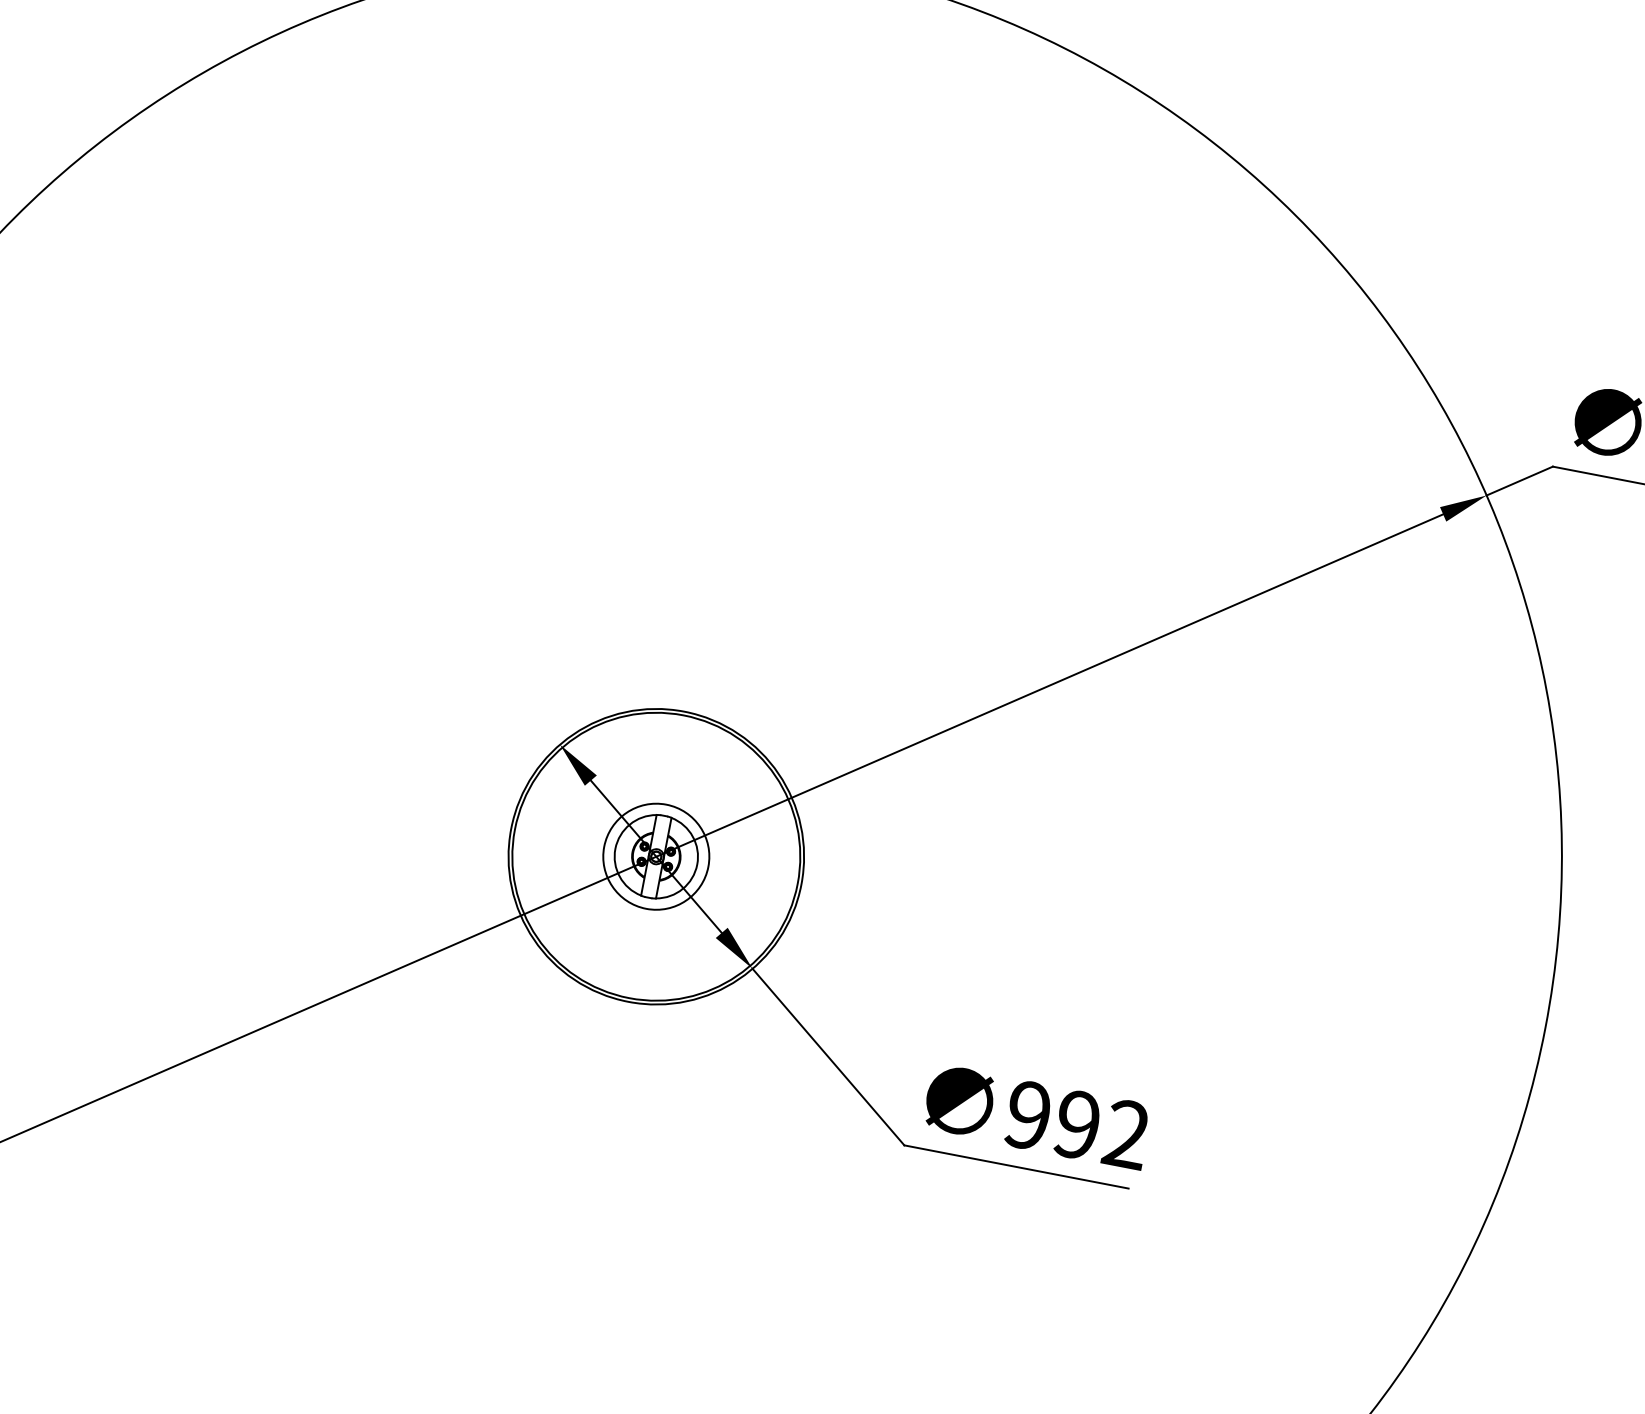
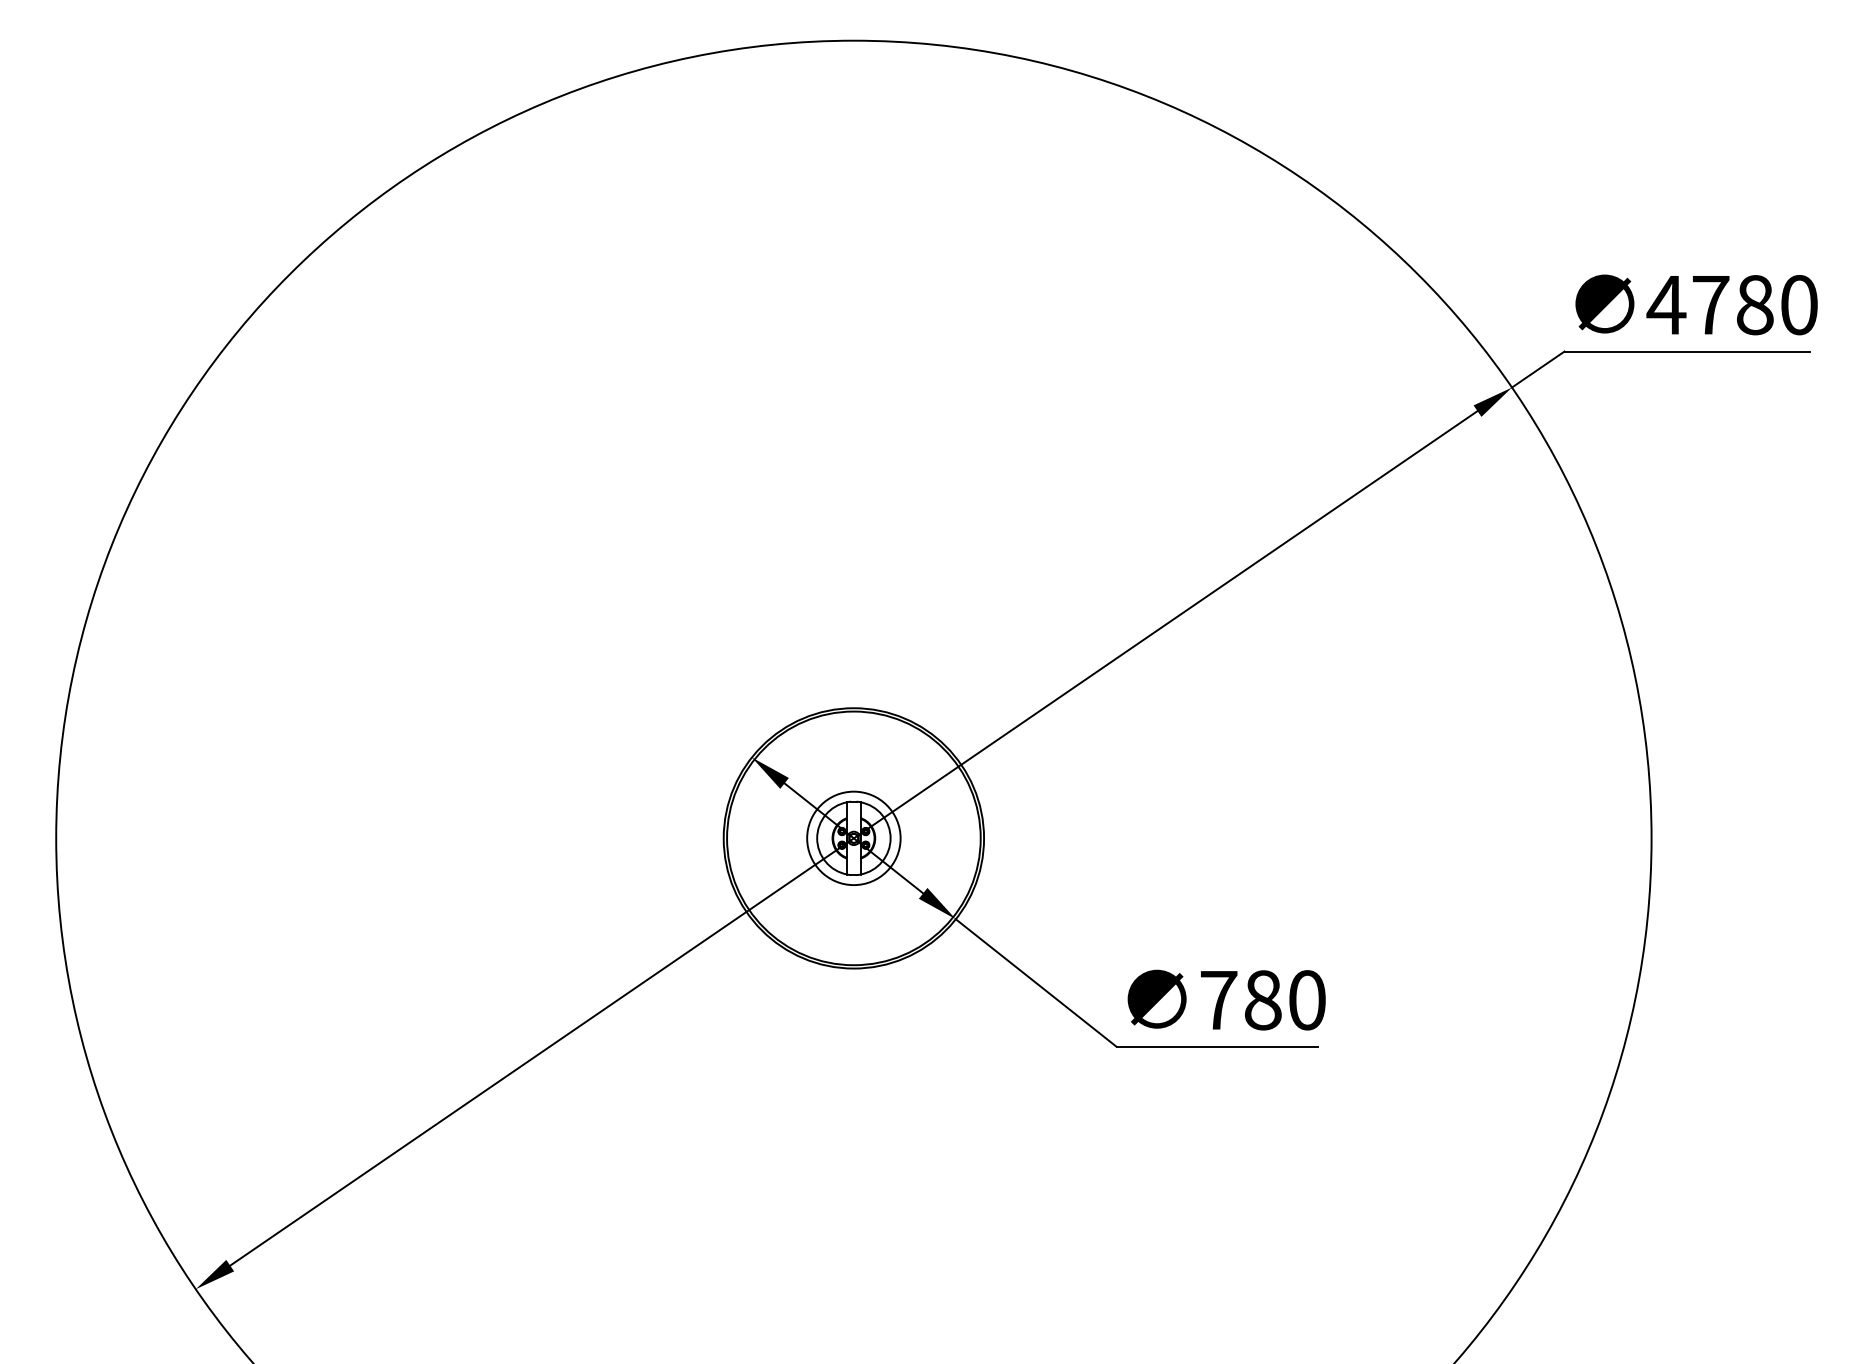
text: (1076, 1125) -> (1262, 1000), 992 -> 780

